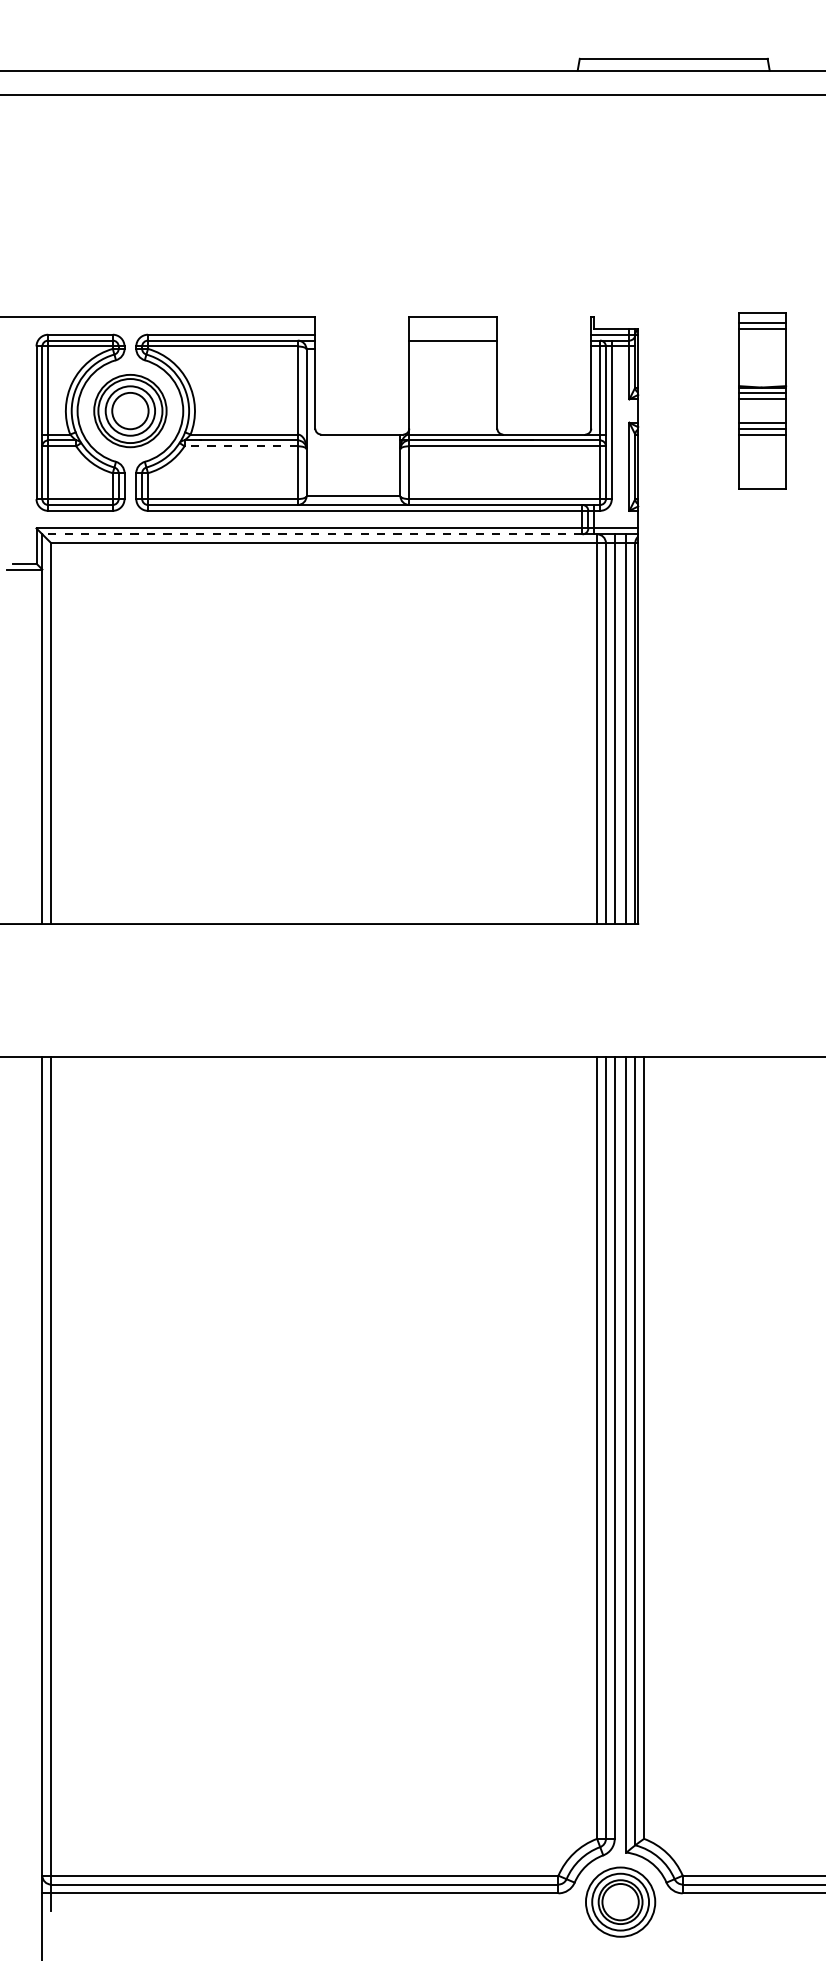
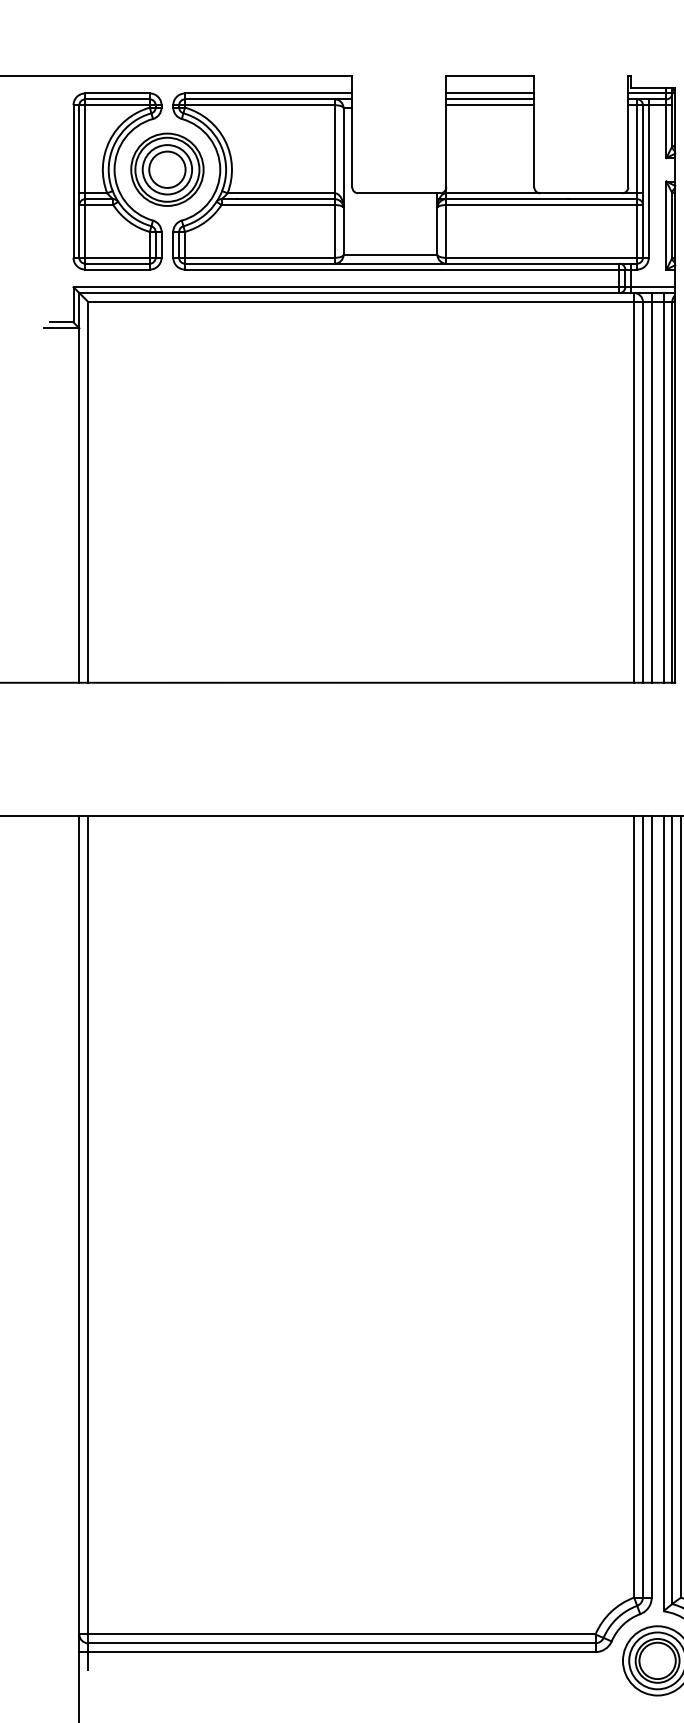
line: (453, 334) -> (490, 93), added
line: (453, 346) -> (490, 105), added
line: (241, 446) -> (278, 205), dashed -> solid
line: (311, 534) -> (348, 293), dashed -> solid

